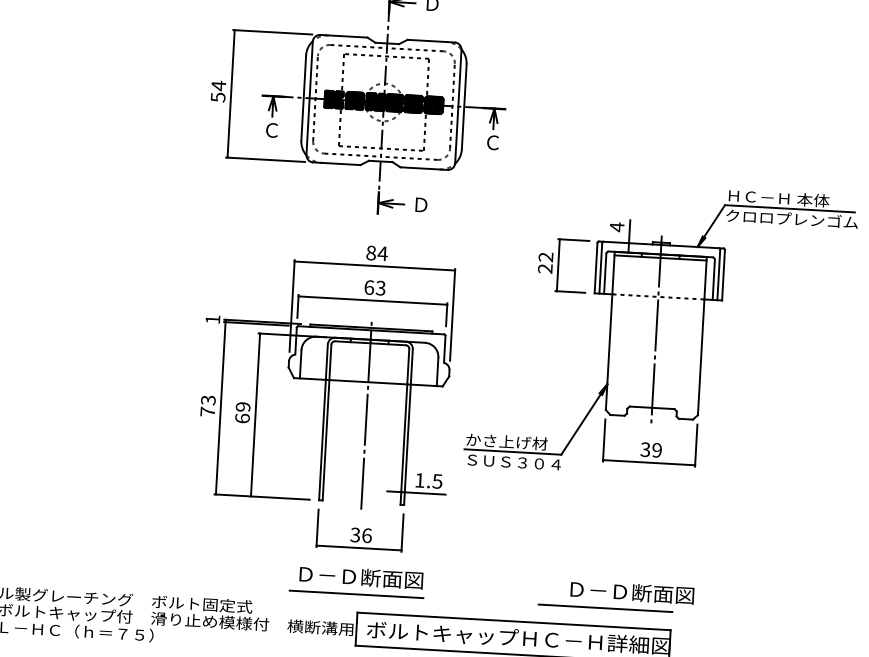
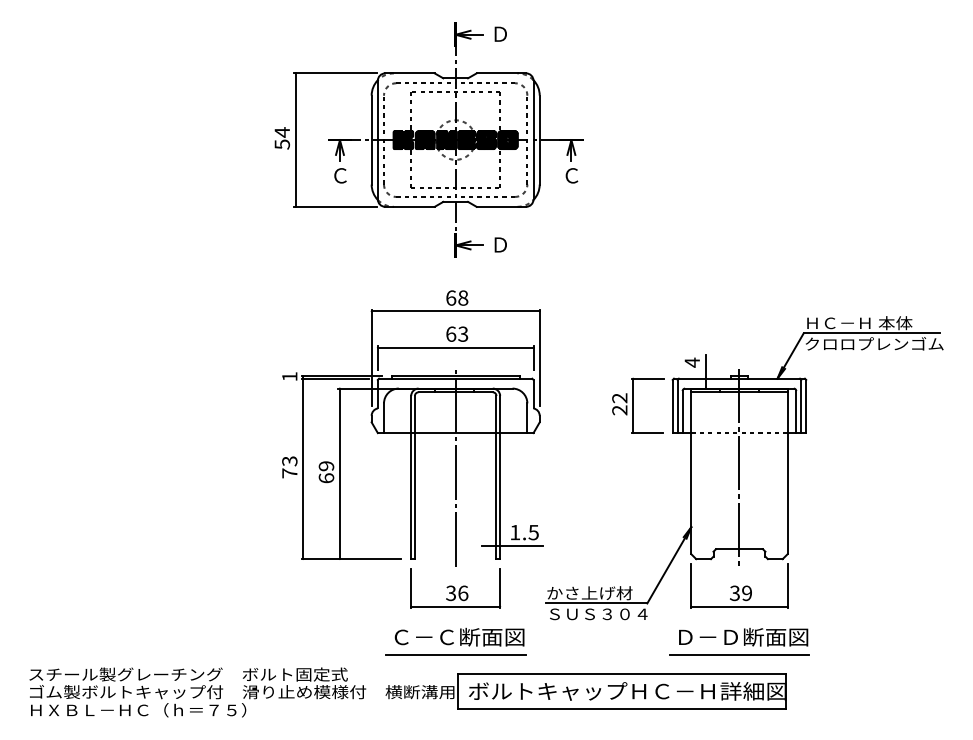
text: (377, 252) -> (457, 297), 84 -> 68
part: (661, 331) -> (744, 468), moved
text: (327, 575) -> (424, 637), Ｄ－Ｄ断面図 -> Ｃ－Ｃ断面図
line: (605, 607) -> (739, 654), moved

